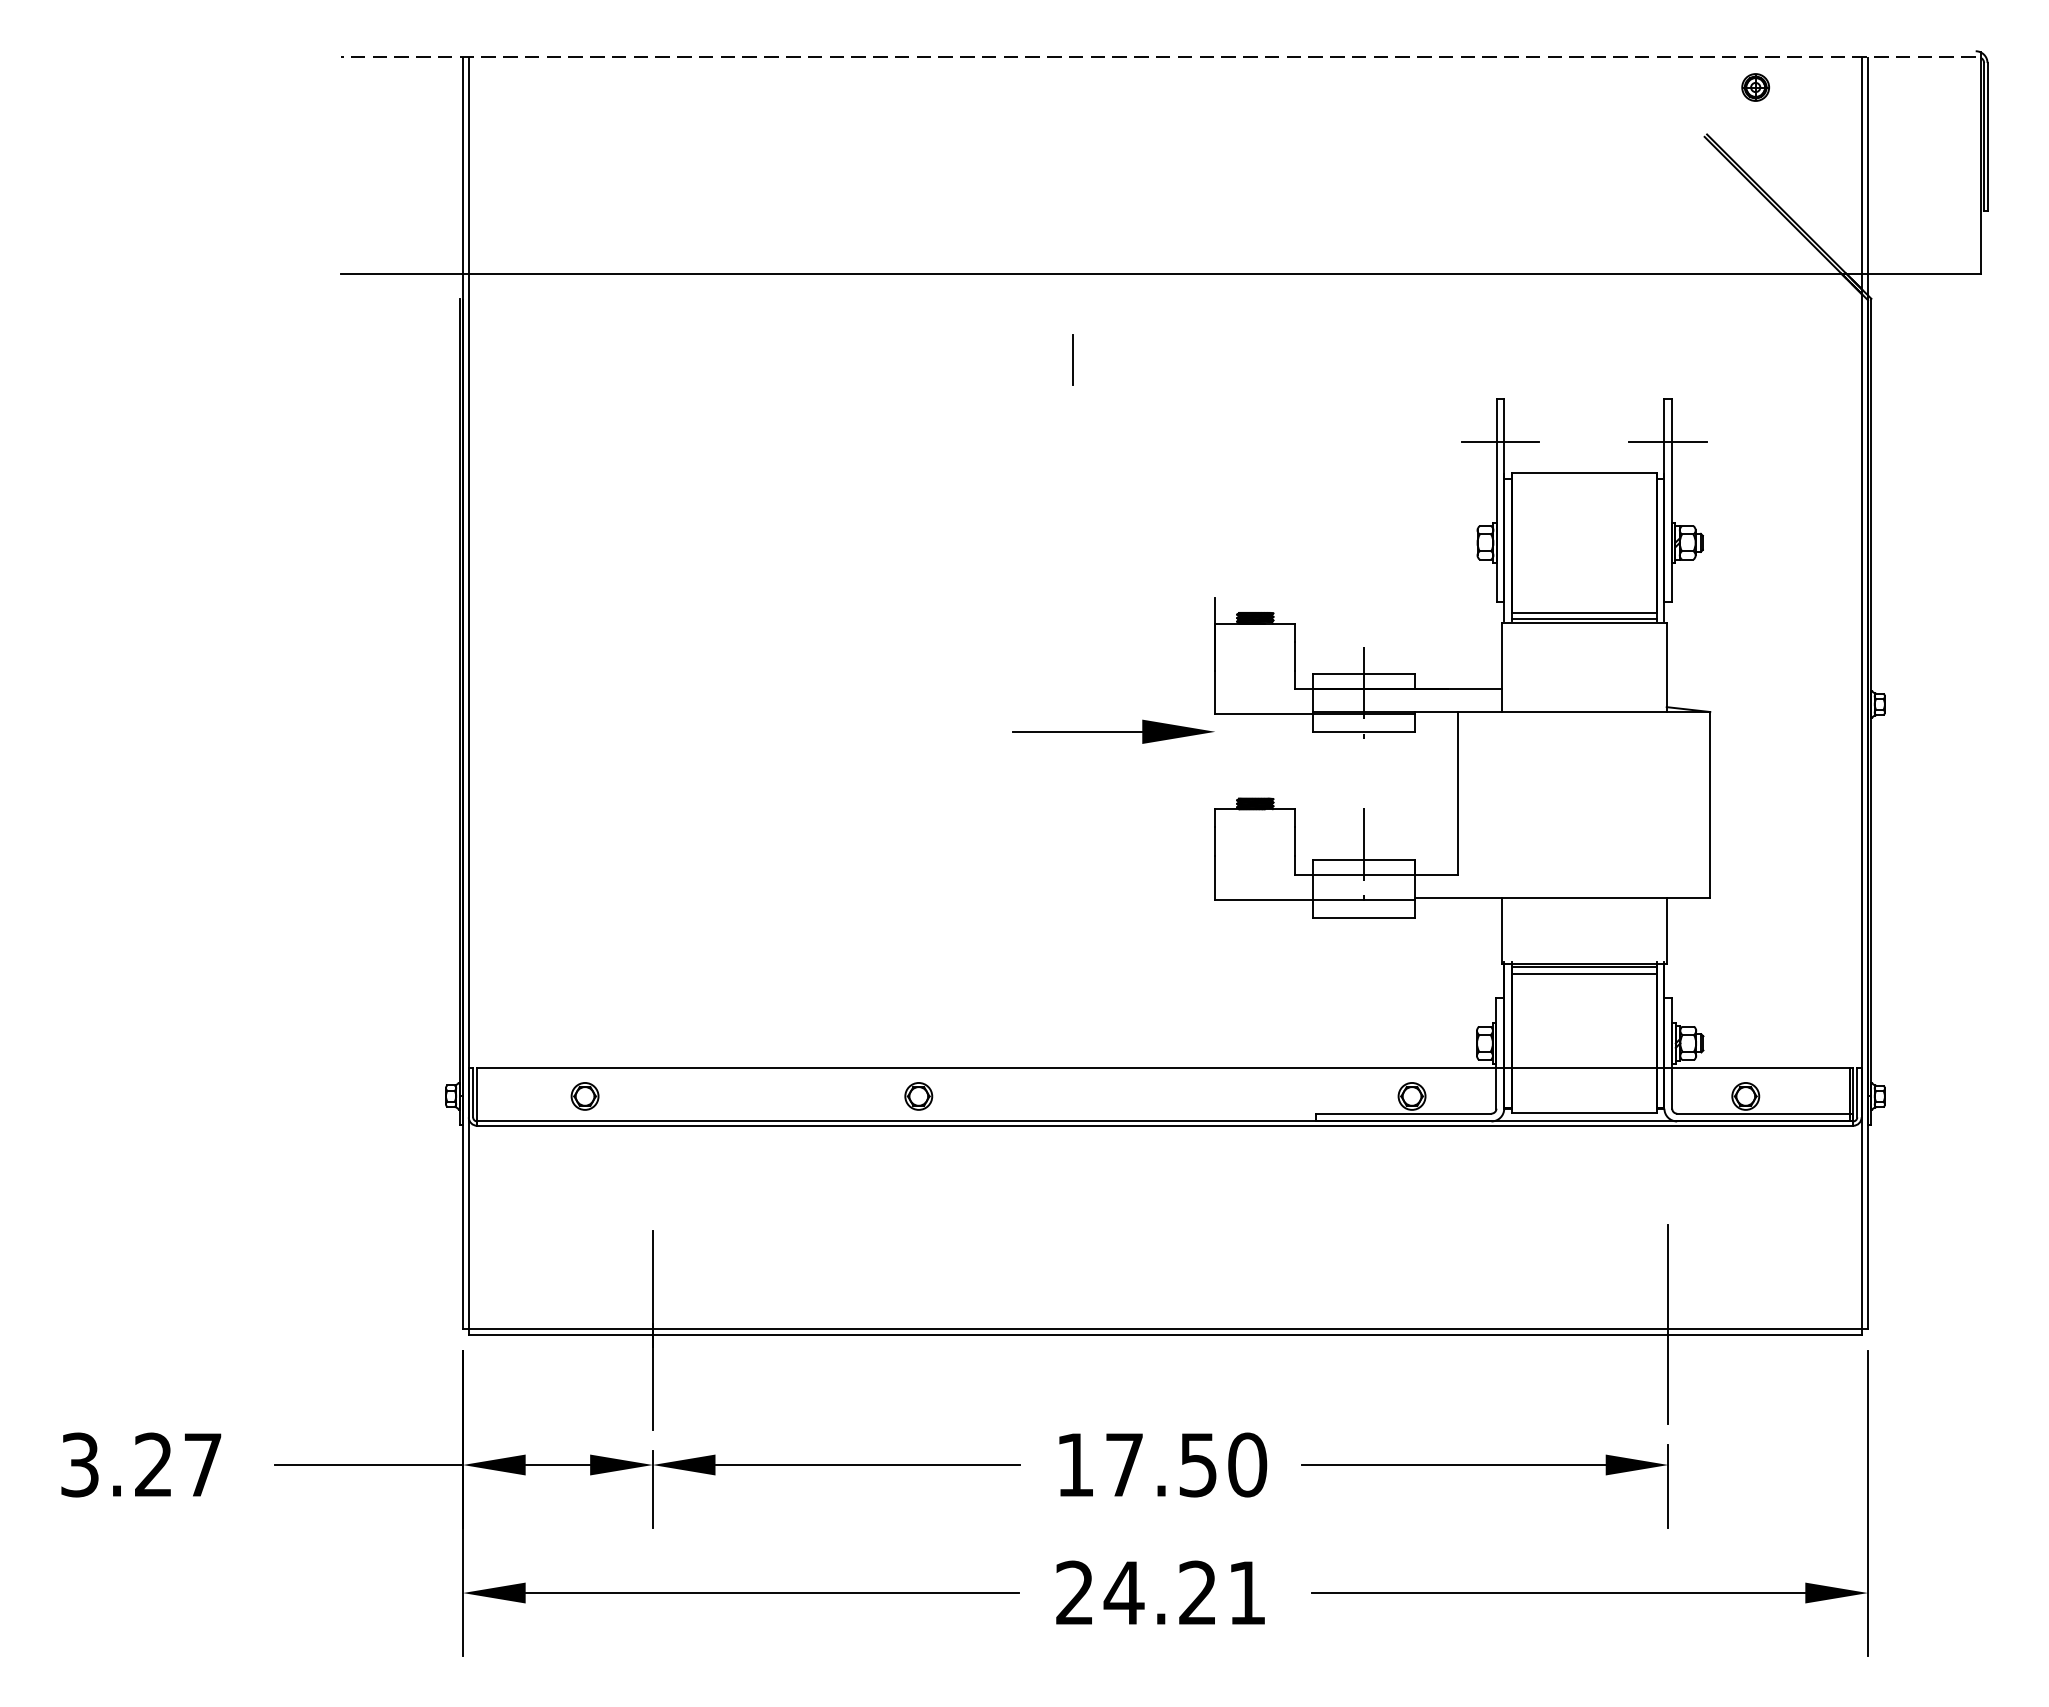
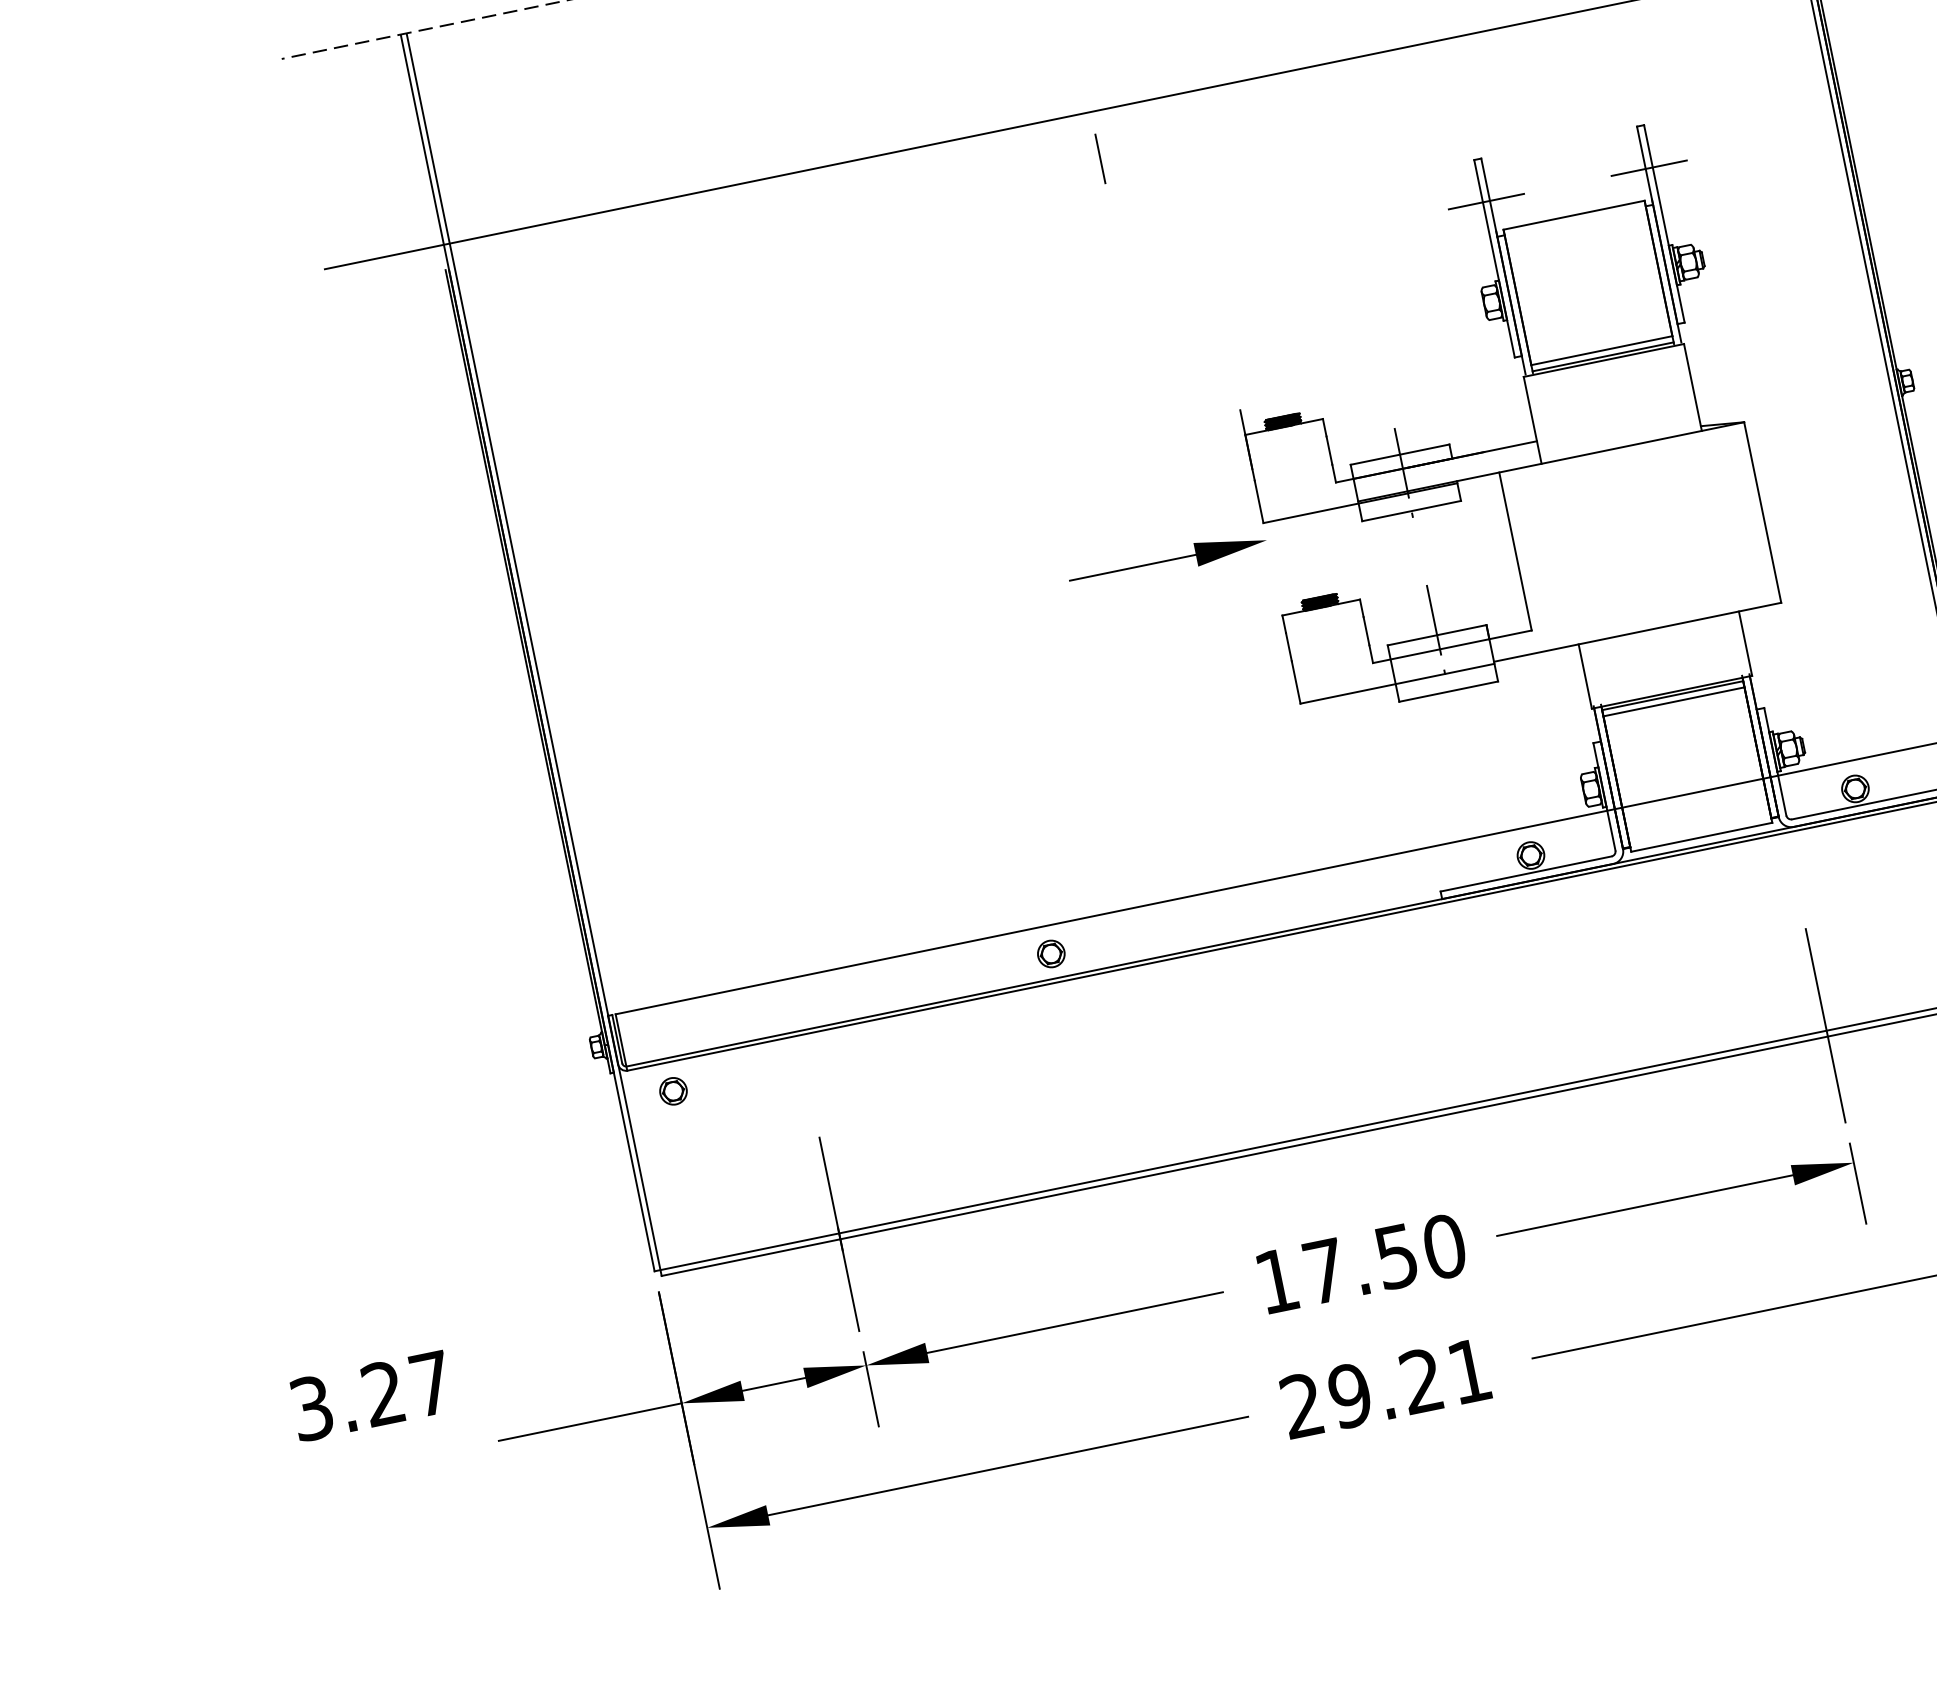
line: (1072, 359) -> (1099, 158), moved
part: (584, 1096) -> (672, 1091), moved
text: (141, 1464) -> (371, 1395), moved
text: (1123, 1592) -> (1349, 1395), 24.21 -> 29.21

